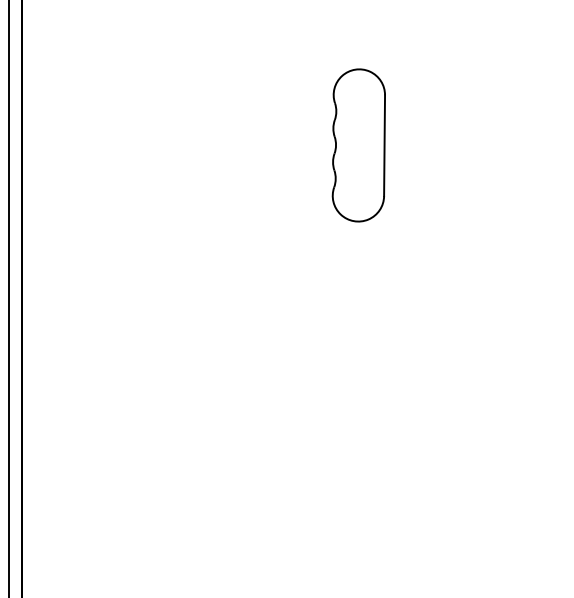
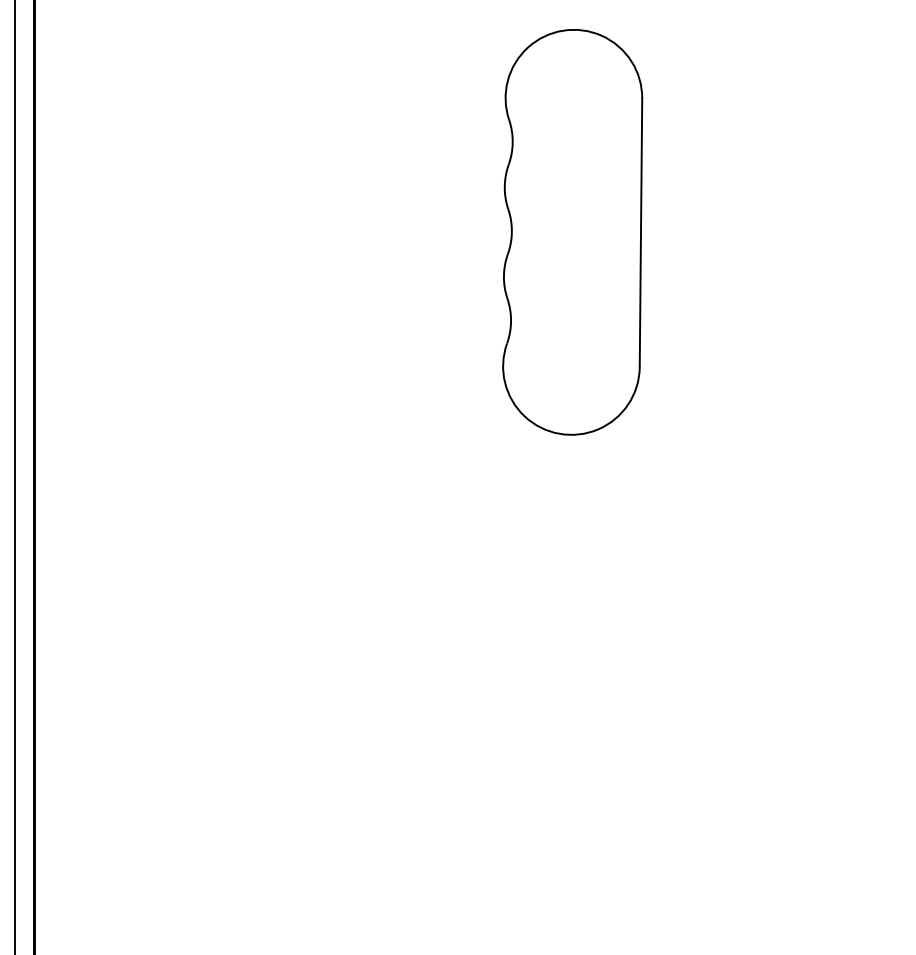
part: (358, 145) -> (572, 232), size x1.67

